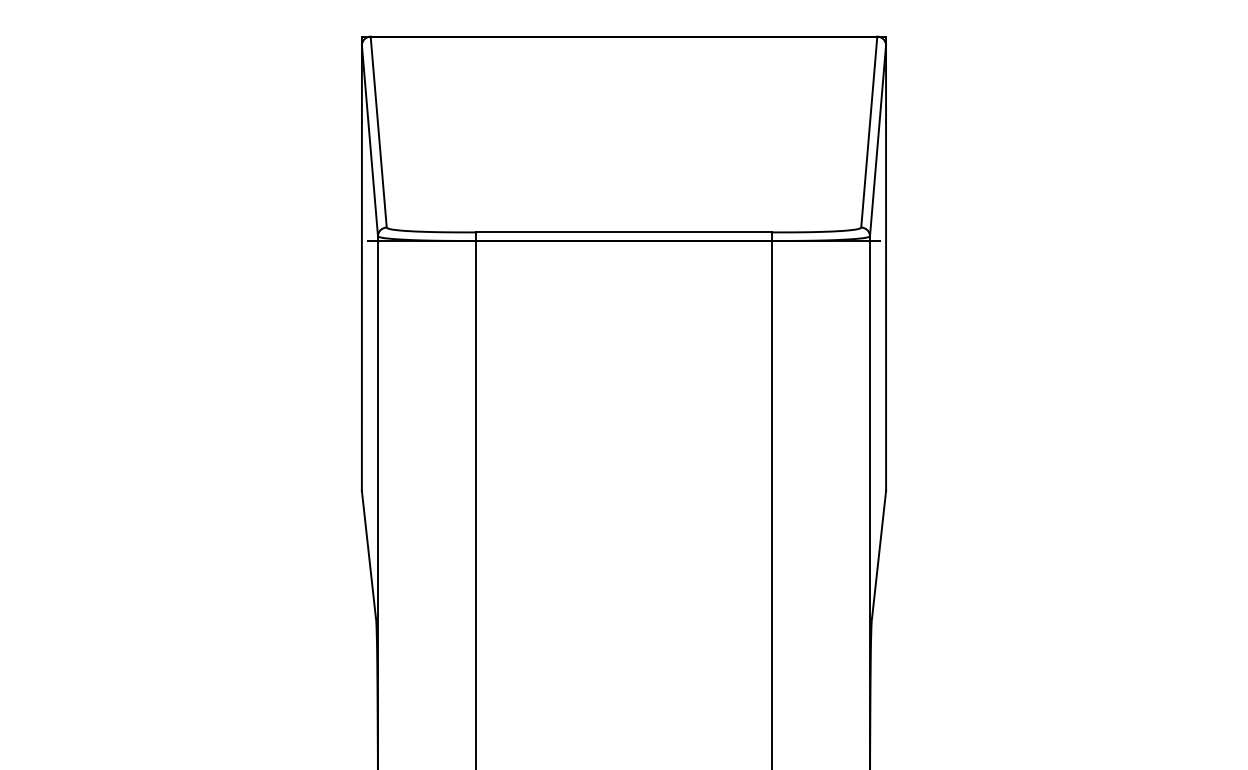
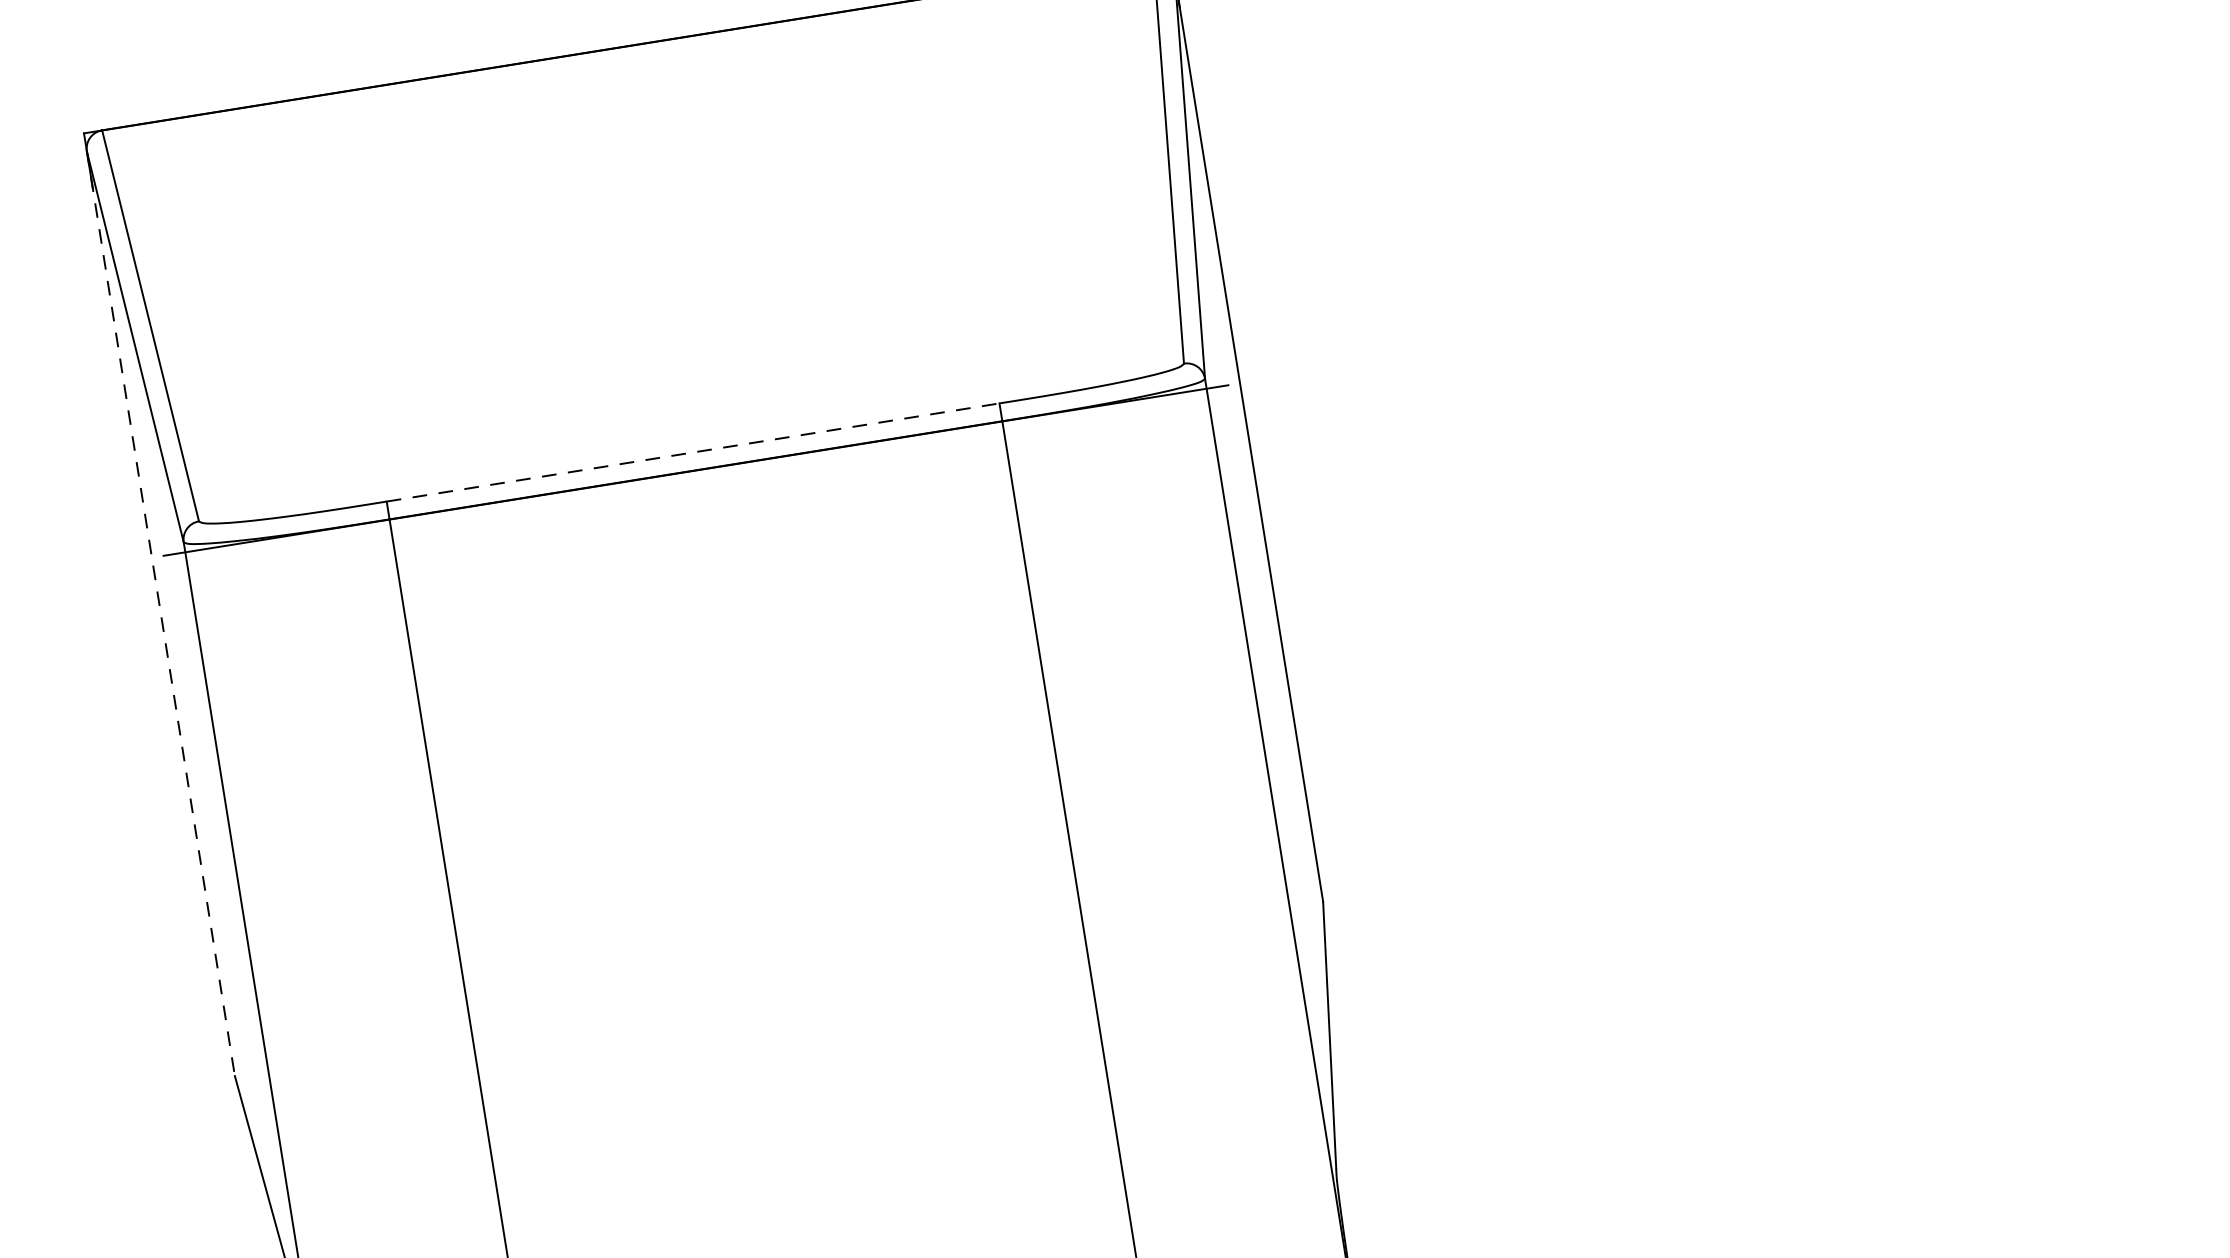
line: (624, 232) -> (694, 452), solid -> dashed
line: (361, 268) -> (160, 614), solid -> dashed

